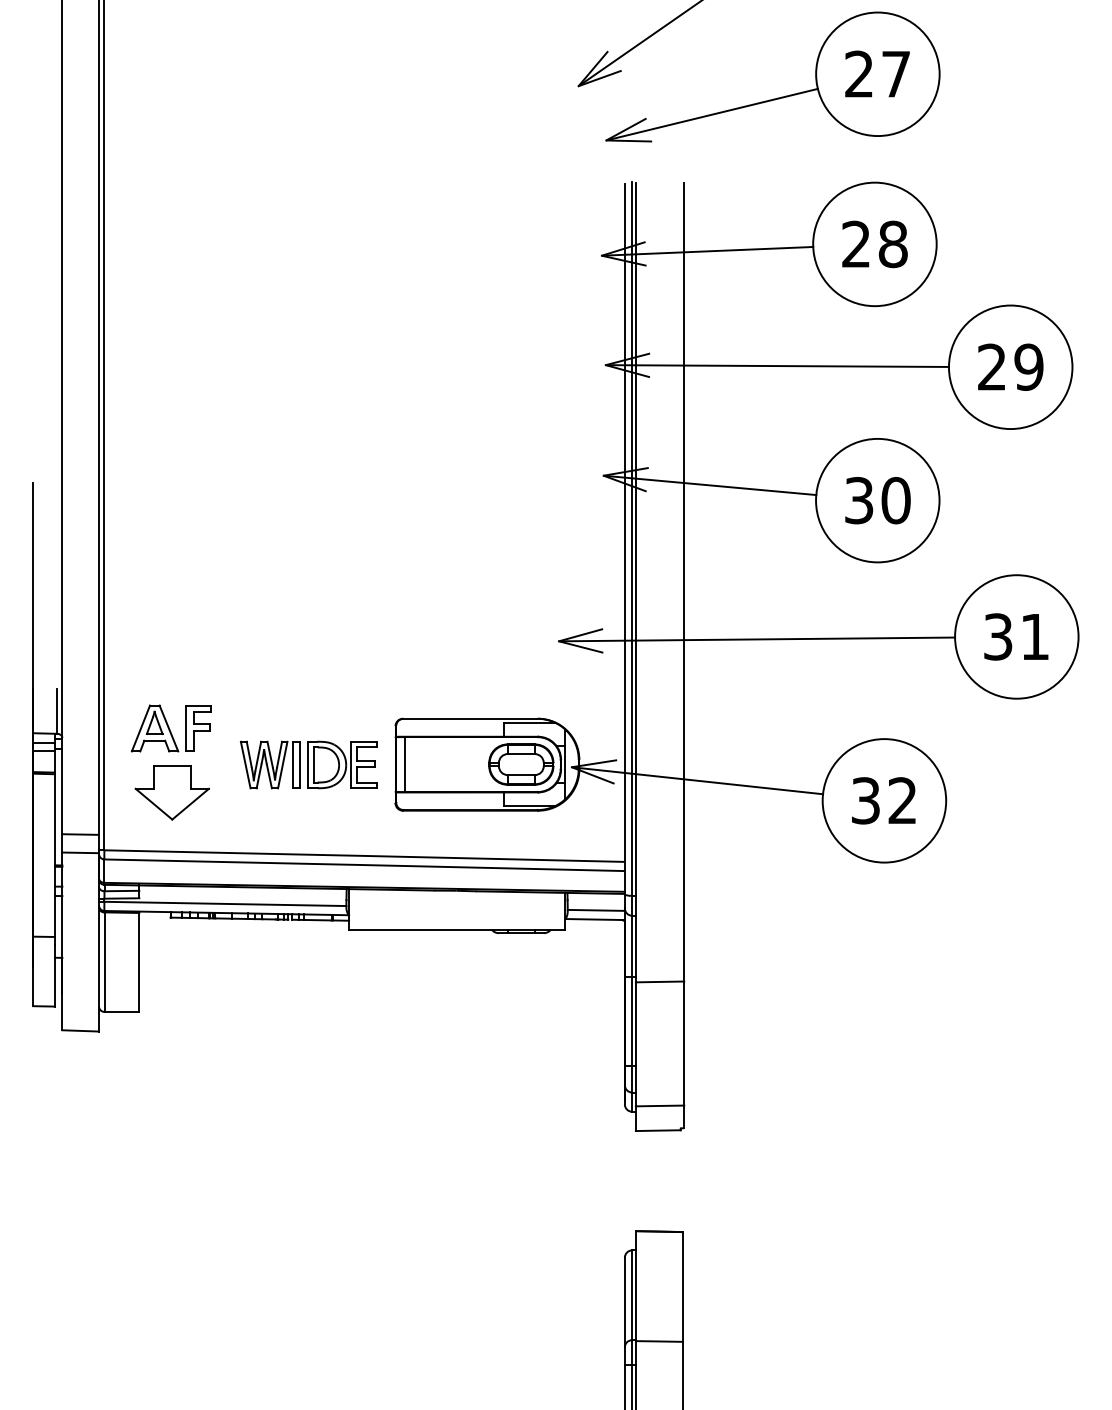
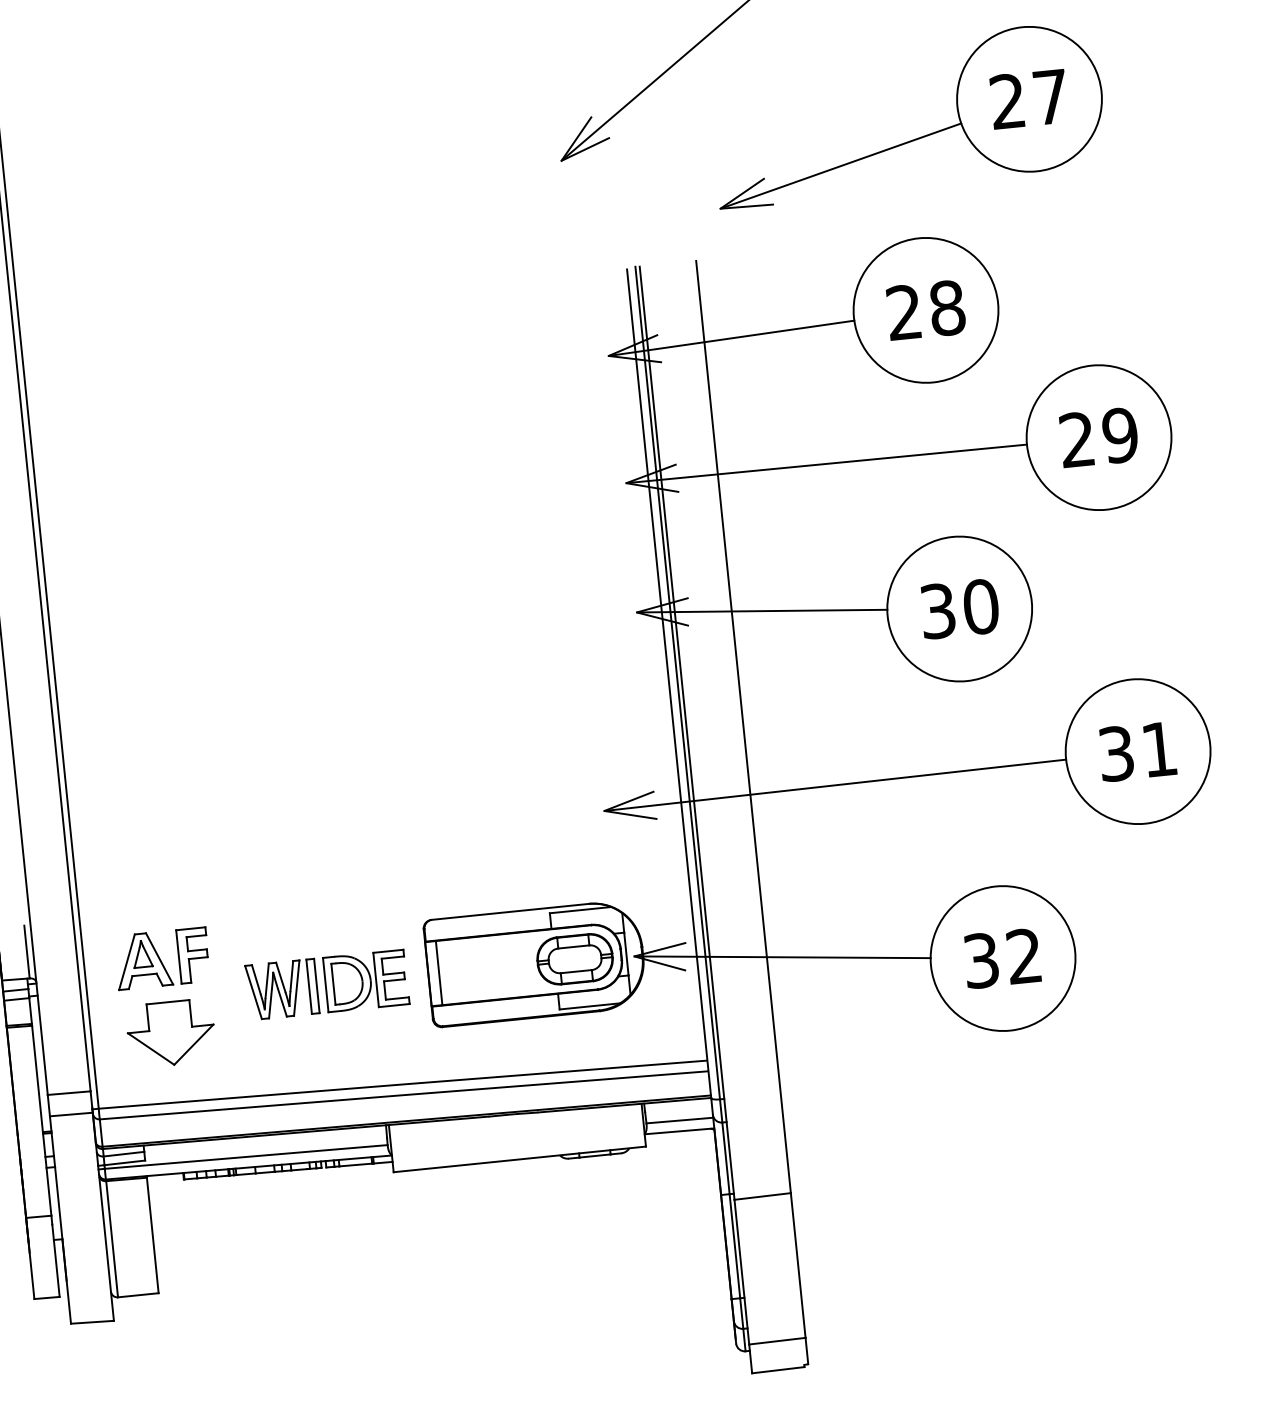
part: (777, 97) -> (915, 138), moved

